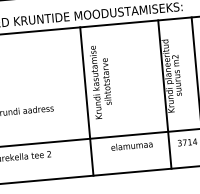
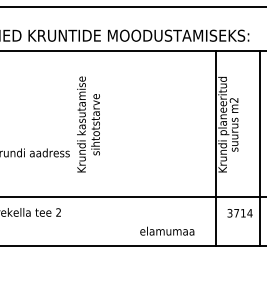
text: (101, 82) -> (88, 124), moved
line: (86, 100) -> (113, 147), removed
text: (132, 145) -> (167, 230), moved

